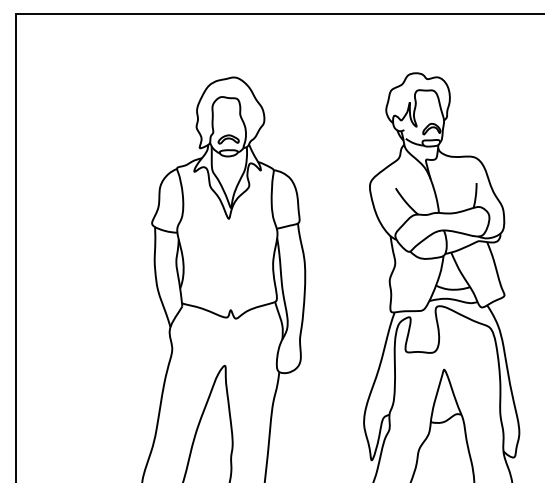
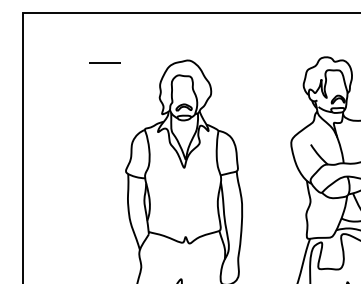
line: (124, 80) -> (105, 62), added

